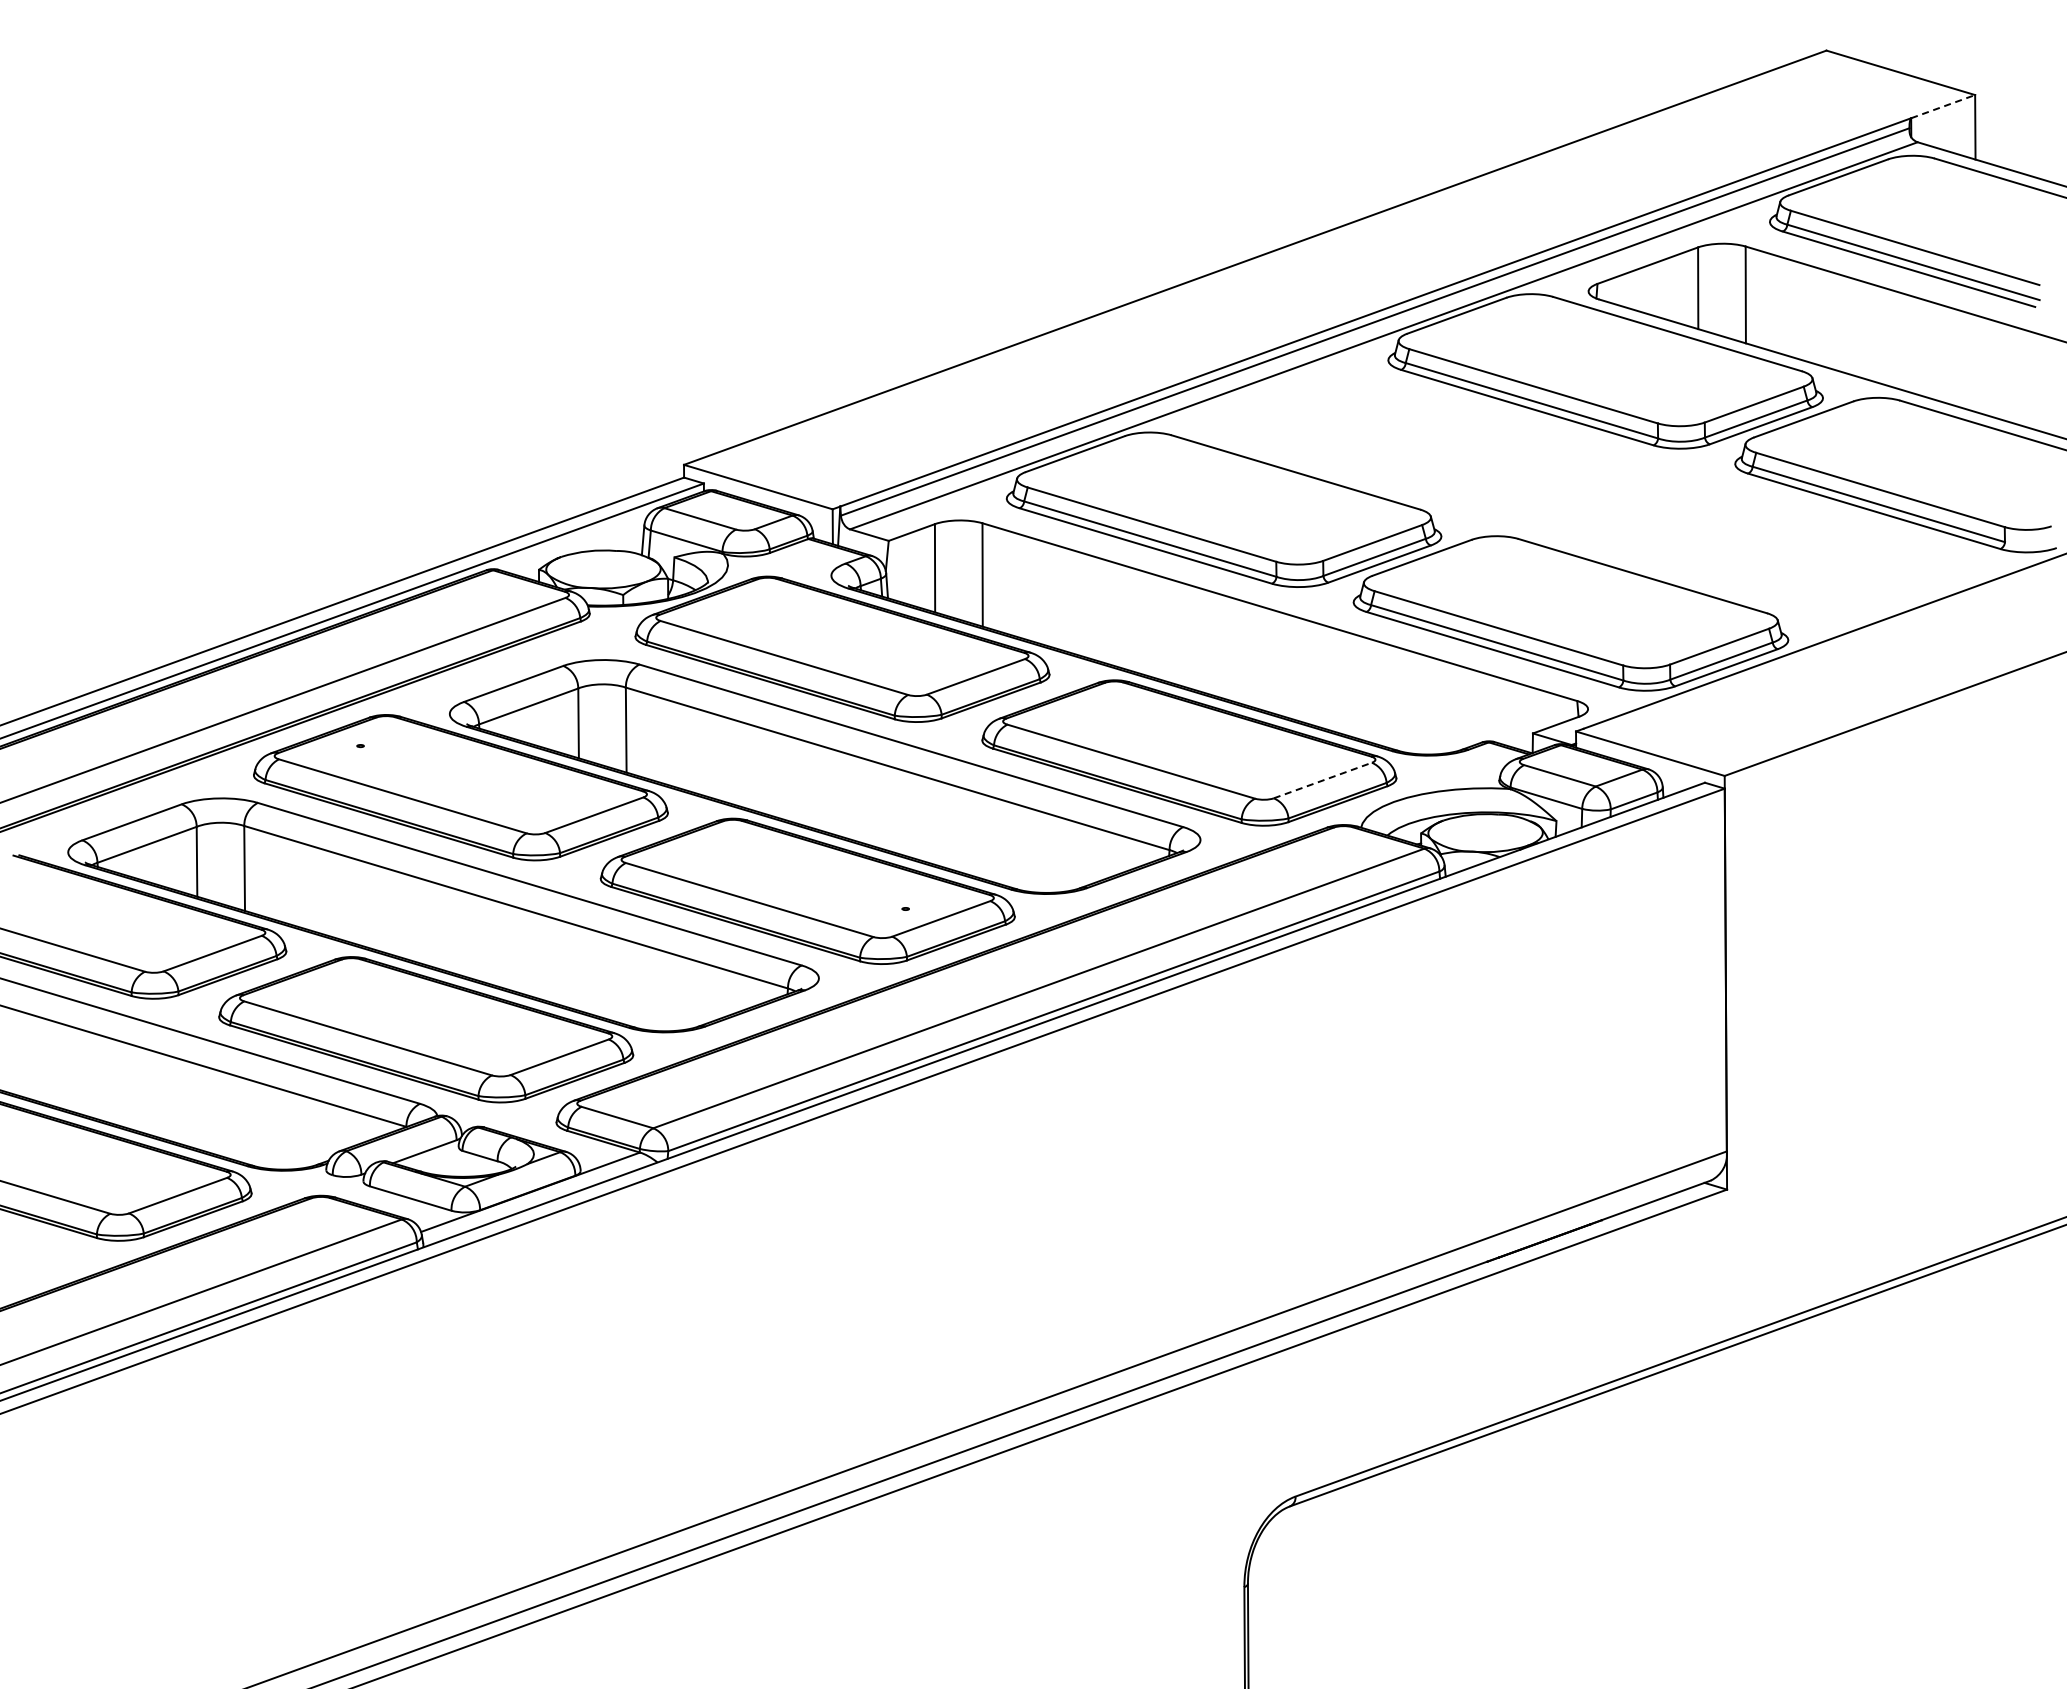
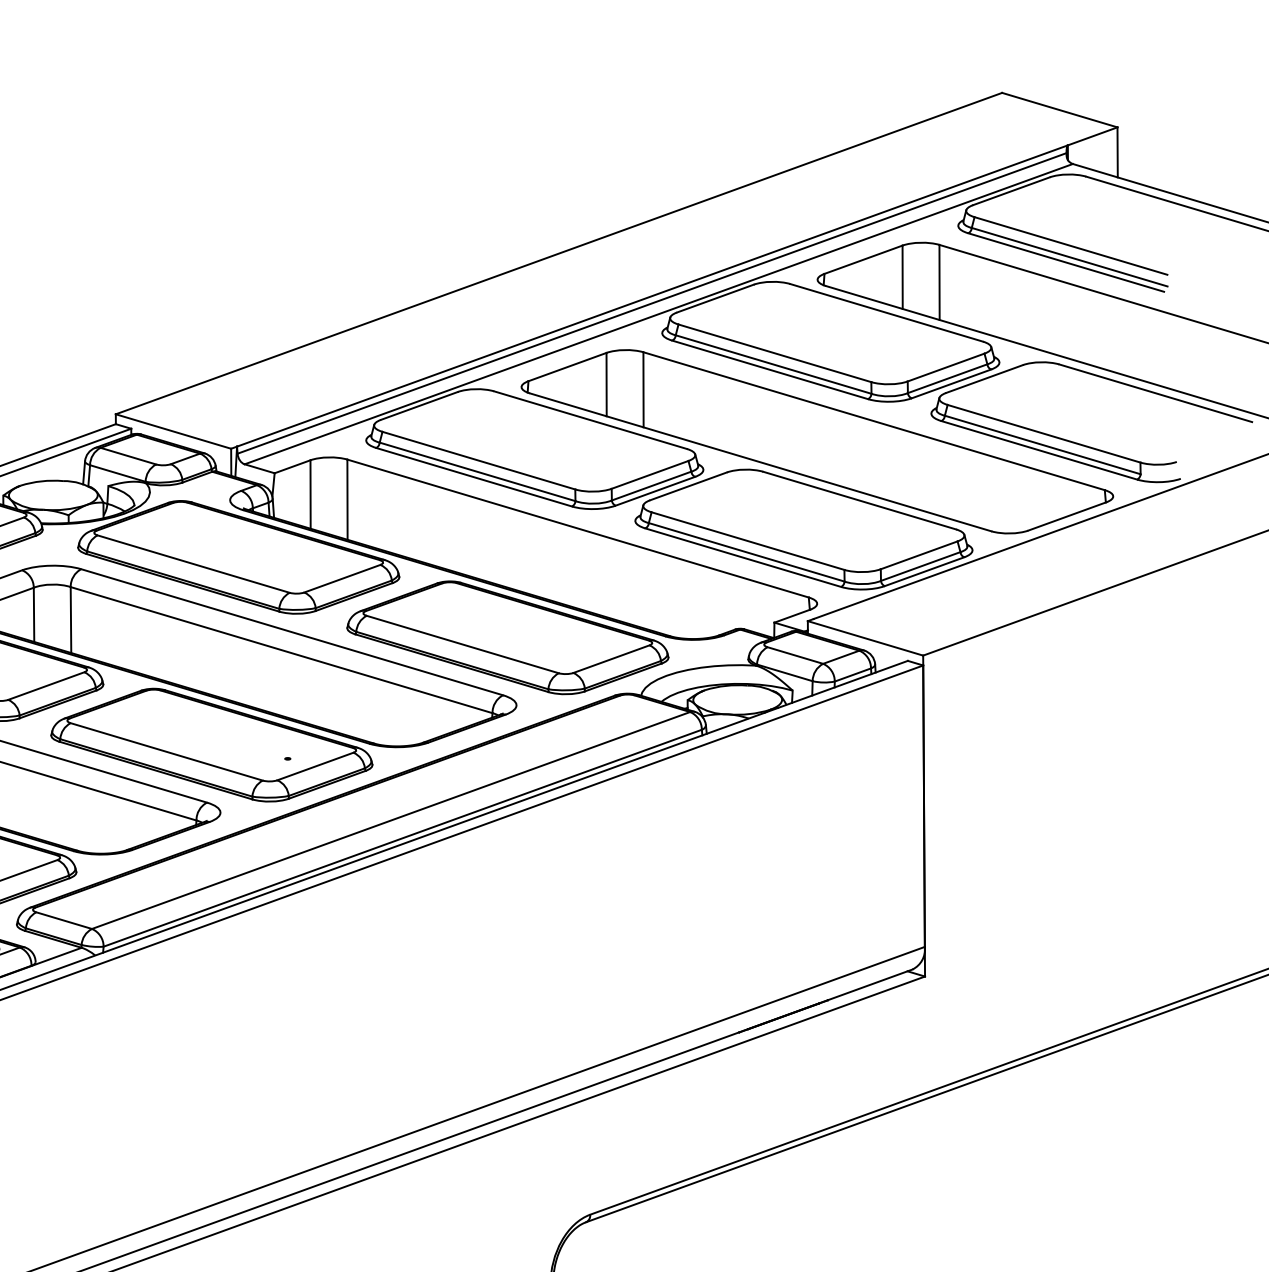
line: (1943, 106) -> (1092, 136), dashed -> solid
part: (1588, 500) -> (817, 441), added
line: (1323, 780) -> (611, 659), dashed -> solid

